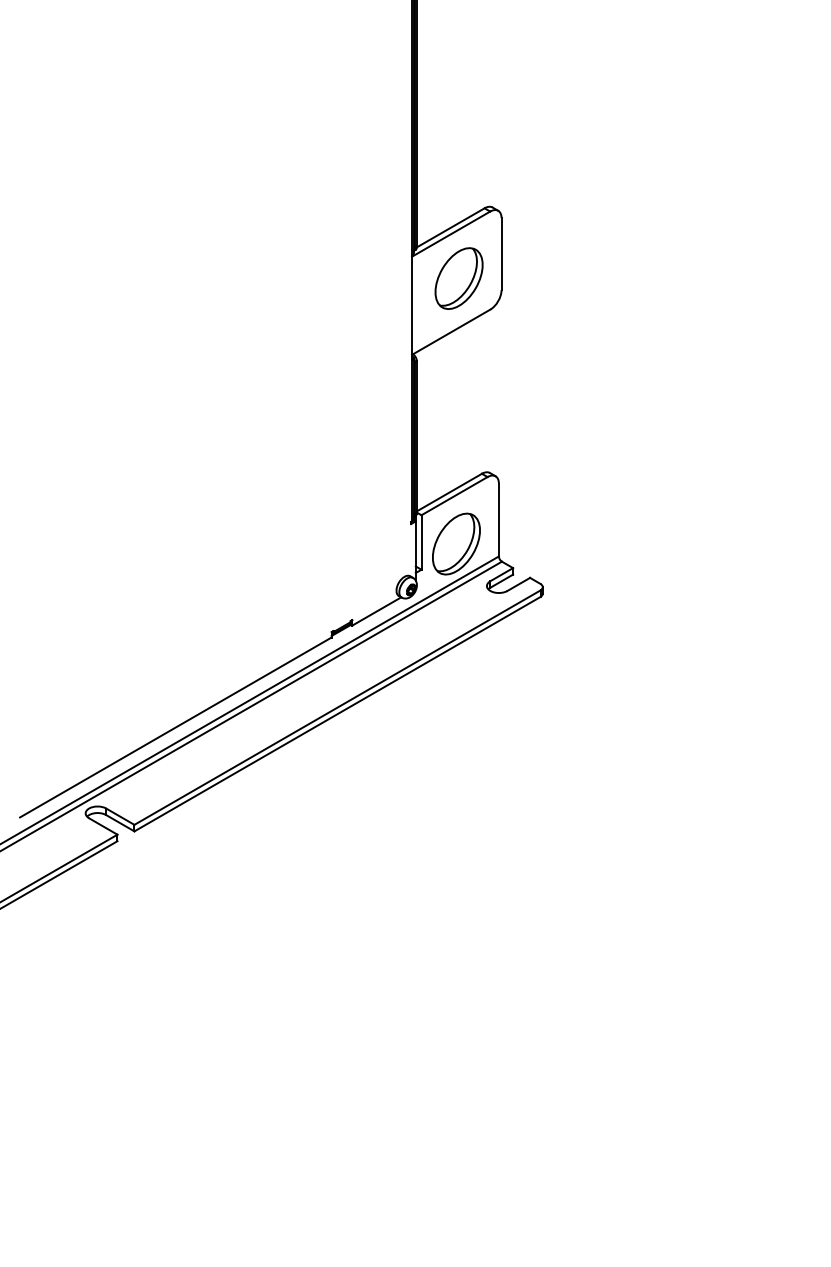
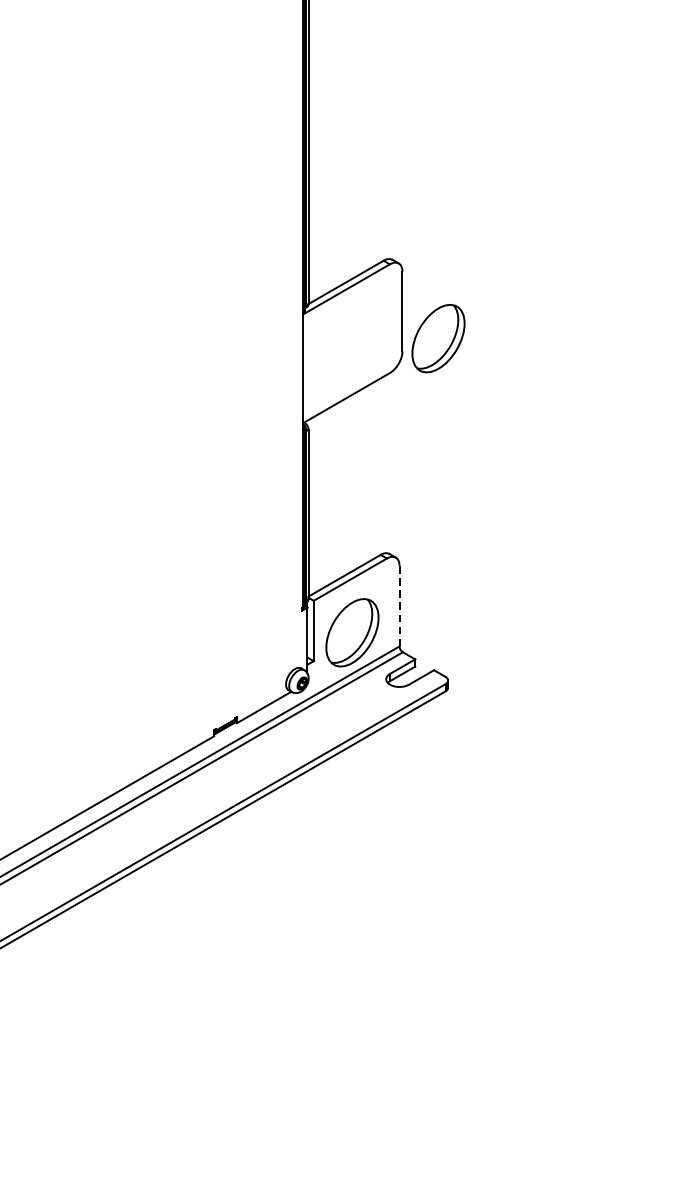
part: (458, 278) -> (437, 338), moved
line: (498, 520) -> (399, 606), solid -> dashed

